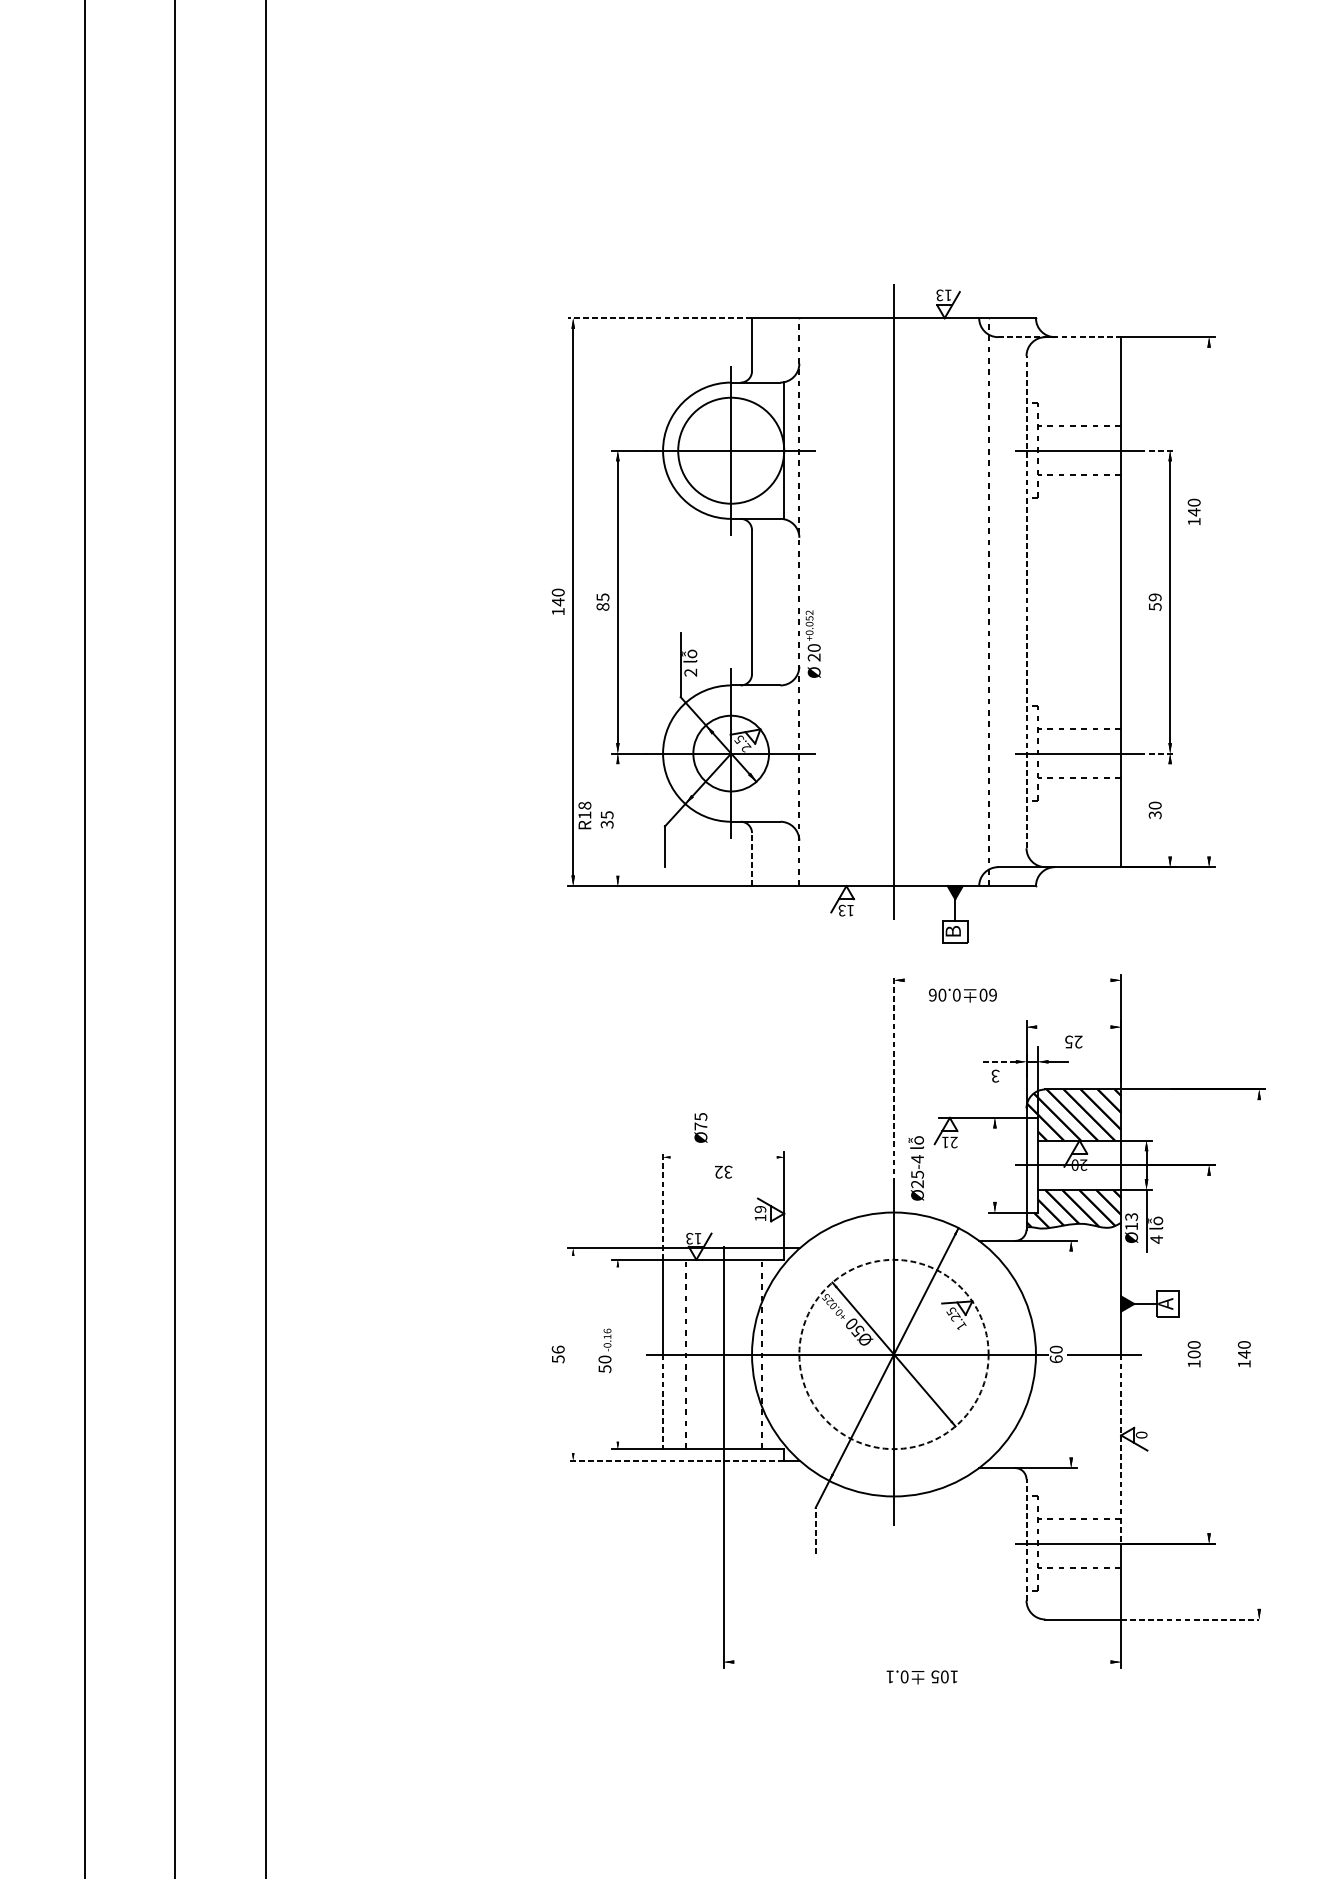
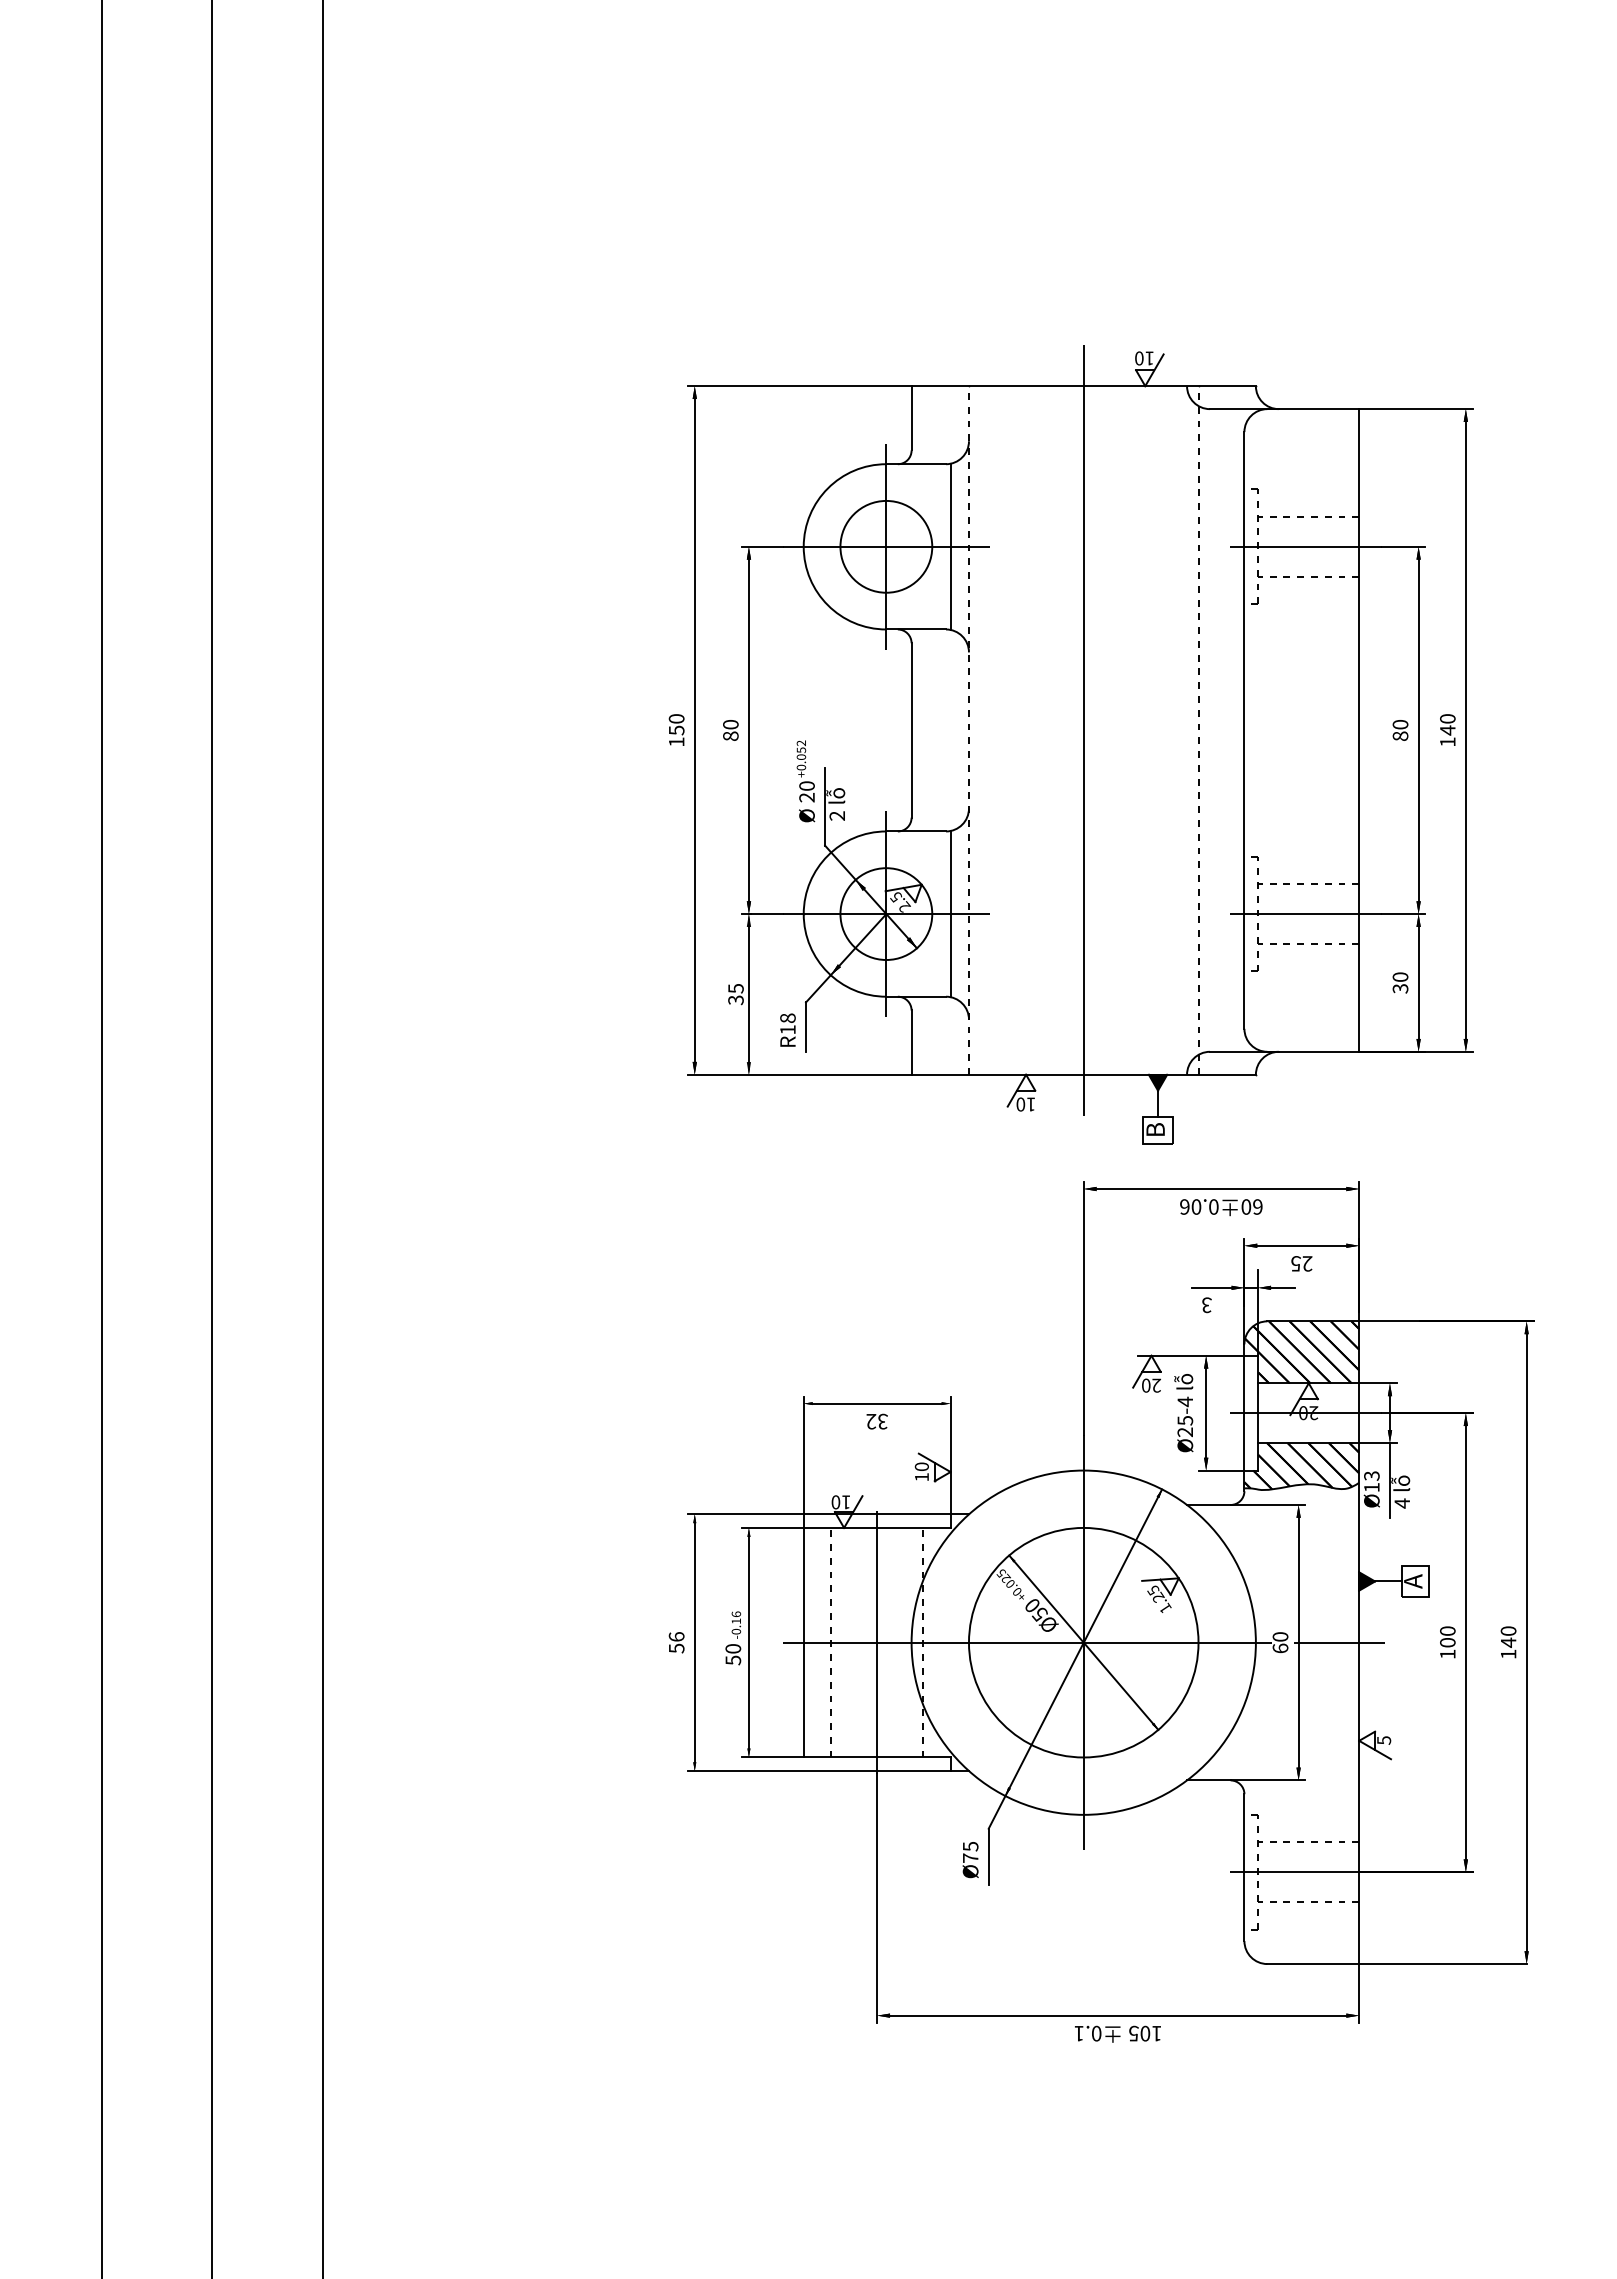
text: (939, 295) -> (1139, 358), 13 -> 10
line: (659, 318) -> (799, 386), dashed -> solid
line: (1059, 337) -> (1284, 409), dashed -> solid
circle: (731, 450) -> (886, 546), size x0.71
line: (1157, 450) -> (1403, 546), dashed -> solid
text: (1193, 511) -> (1447, 729), moved
text: (602, 597) -> (730, 724), 85 -> 80
line: (1026, 601) -> (1244, 729), dashed -> solid
line: (1208, 601) -> (1465, 729), added
text: (558, 602) -> (676, 730), 140 -> 150
text: (1155, 602) -> (1400, 730), 59 -> 80
text: (812, 644) -> (805, 781), moved
line: (784, 753) -> (950, 914), added
line: (1157, 753) -> (1403, 914), dashed -> solid
line: (1170, 810) -> (1418, 982), added
text: (584, 814) -> (787, 1029), moved
line: (617, 819) -> (748, 994), added
line: (751, 859) -> (911, 1042), dashed -> solid
text: (841, 910) -> (1020, 1104), 13 -> 10
line: (1007, 979) -> (1221, 1188), added
text: (963, 995) -> (1221, 1207), moved
line: (1073, 1026) -> (1301, 1245), added
line: (999, 1061) -> (1211, 1287), dashed -> solid
line: (893, 1078) -> (1083, 1308), dashed -> solid
text: (700, 1128) -> (970, 1860), moved
text: (945, 1142) -> (1146, 1385), 21 -> 20
line: (723, 1157) -> (876, 1403), added
line: (995, 1164) -> (1206, 1412), added
text: (916, 1168) -> (1183, 1413), moved
line: (662, 1205) -> (803, 1462), dashed -> solid
text: (760, 1209) -> (921, 1466), 19 -> 10
text: (689, 1238) -> (835, 1502), 13 -> 10
line: (572, 1354) -> (694, 1642), added
line: (617, 1354) -> (748, 1642), added
circle: (893, 1354) -> (1083, 1642), dashed -> solid
line: (1071, 1354) -> (1298, 1642), added
line: (1208, 1354) -> (1465, 1642), added
line: (1259, 1354) -> (1526, 1642), added
line: (662, 1402) -> (803, 1700), dashed -> solid
text: (1141, 1435) -> (1383, 1740), 0 -> 5
line: (1121, 1449) -> (1359, 1757), dashed -> solid
line: (675, 1460) -> (818, 1771), dashed -> solid
line: (815, 1530) -> (988, 1856), dashed -> solid
line: (1026, 1539) -> (1244, 1867), dashed -> solid
line: (1189, 1619) -> (1442, 1964), dashed -> solid
line: (922, 1661) -> (1118, 2015), added

